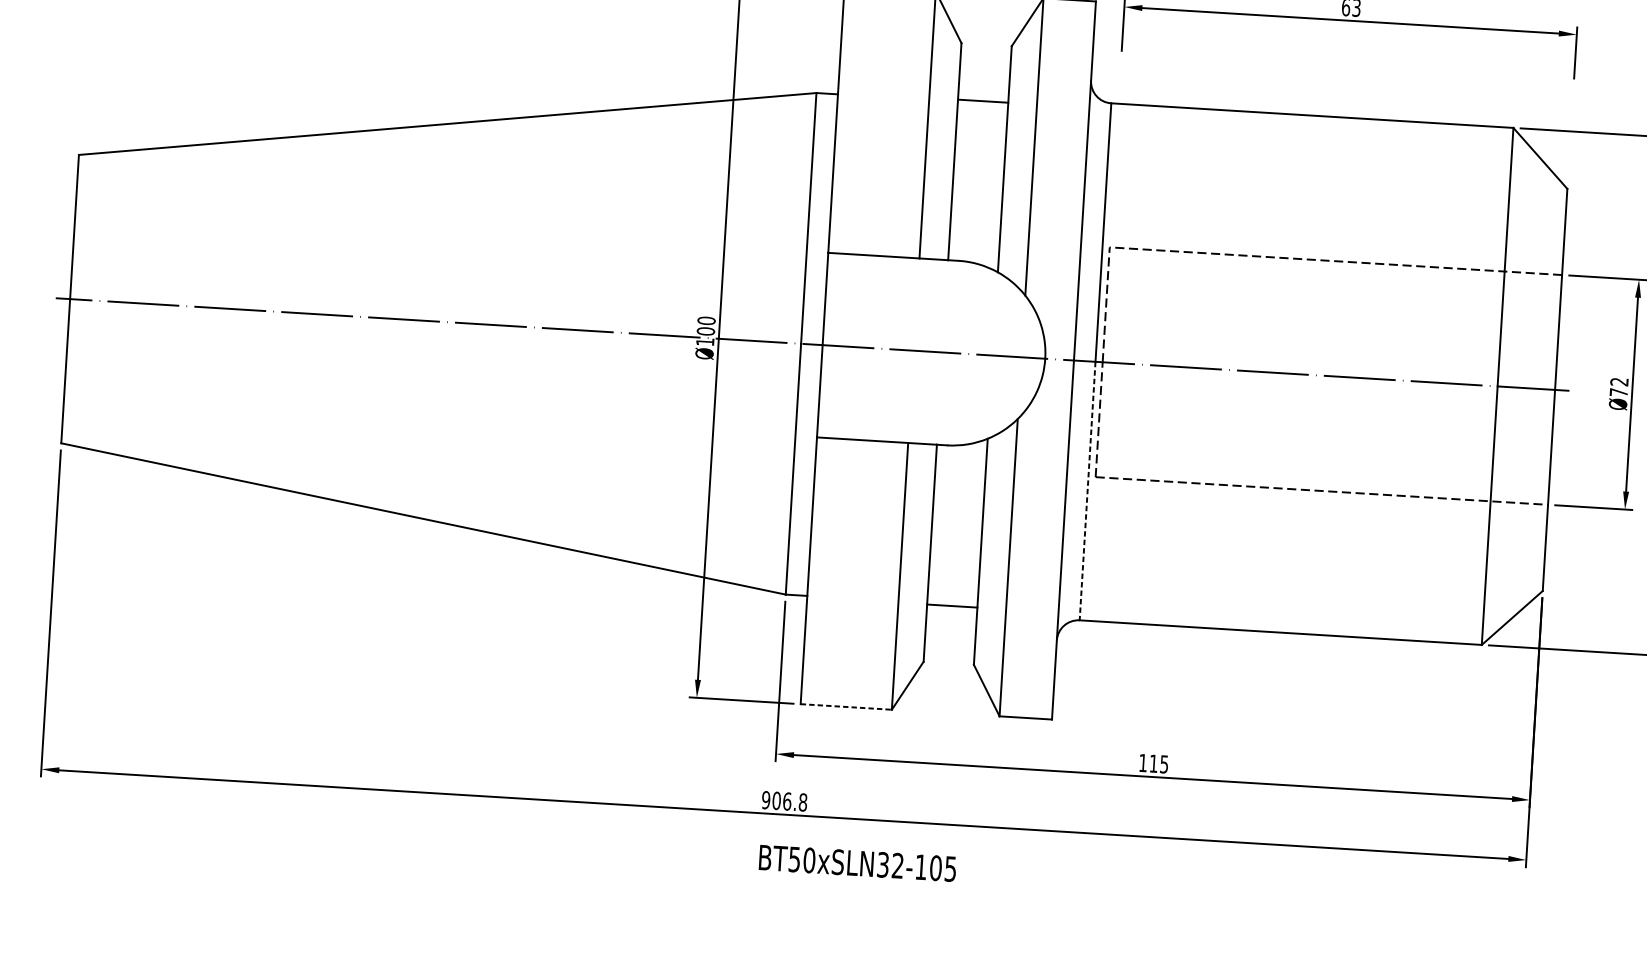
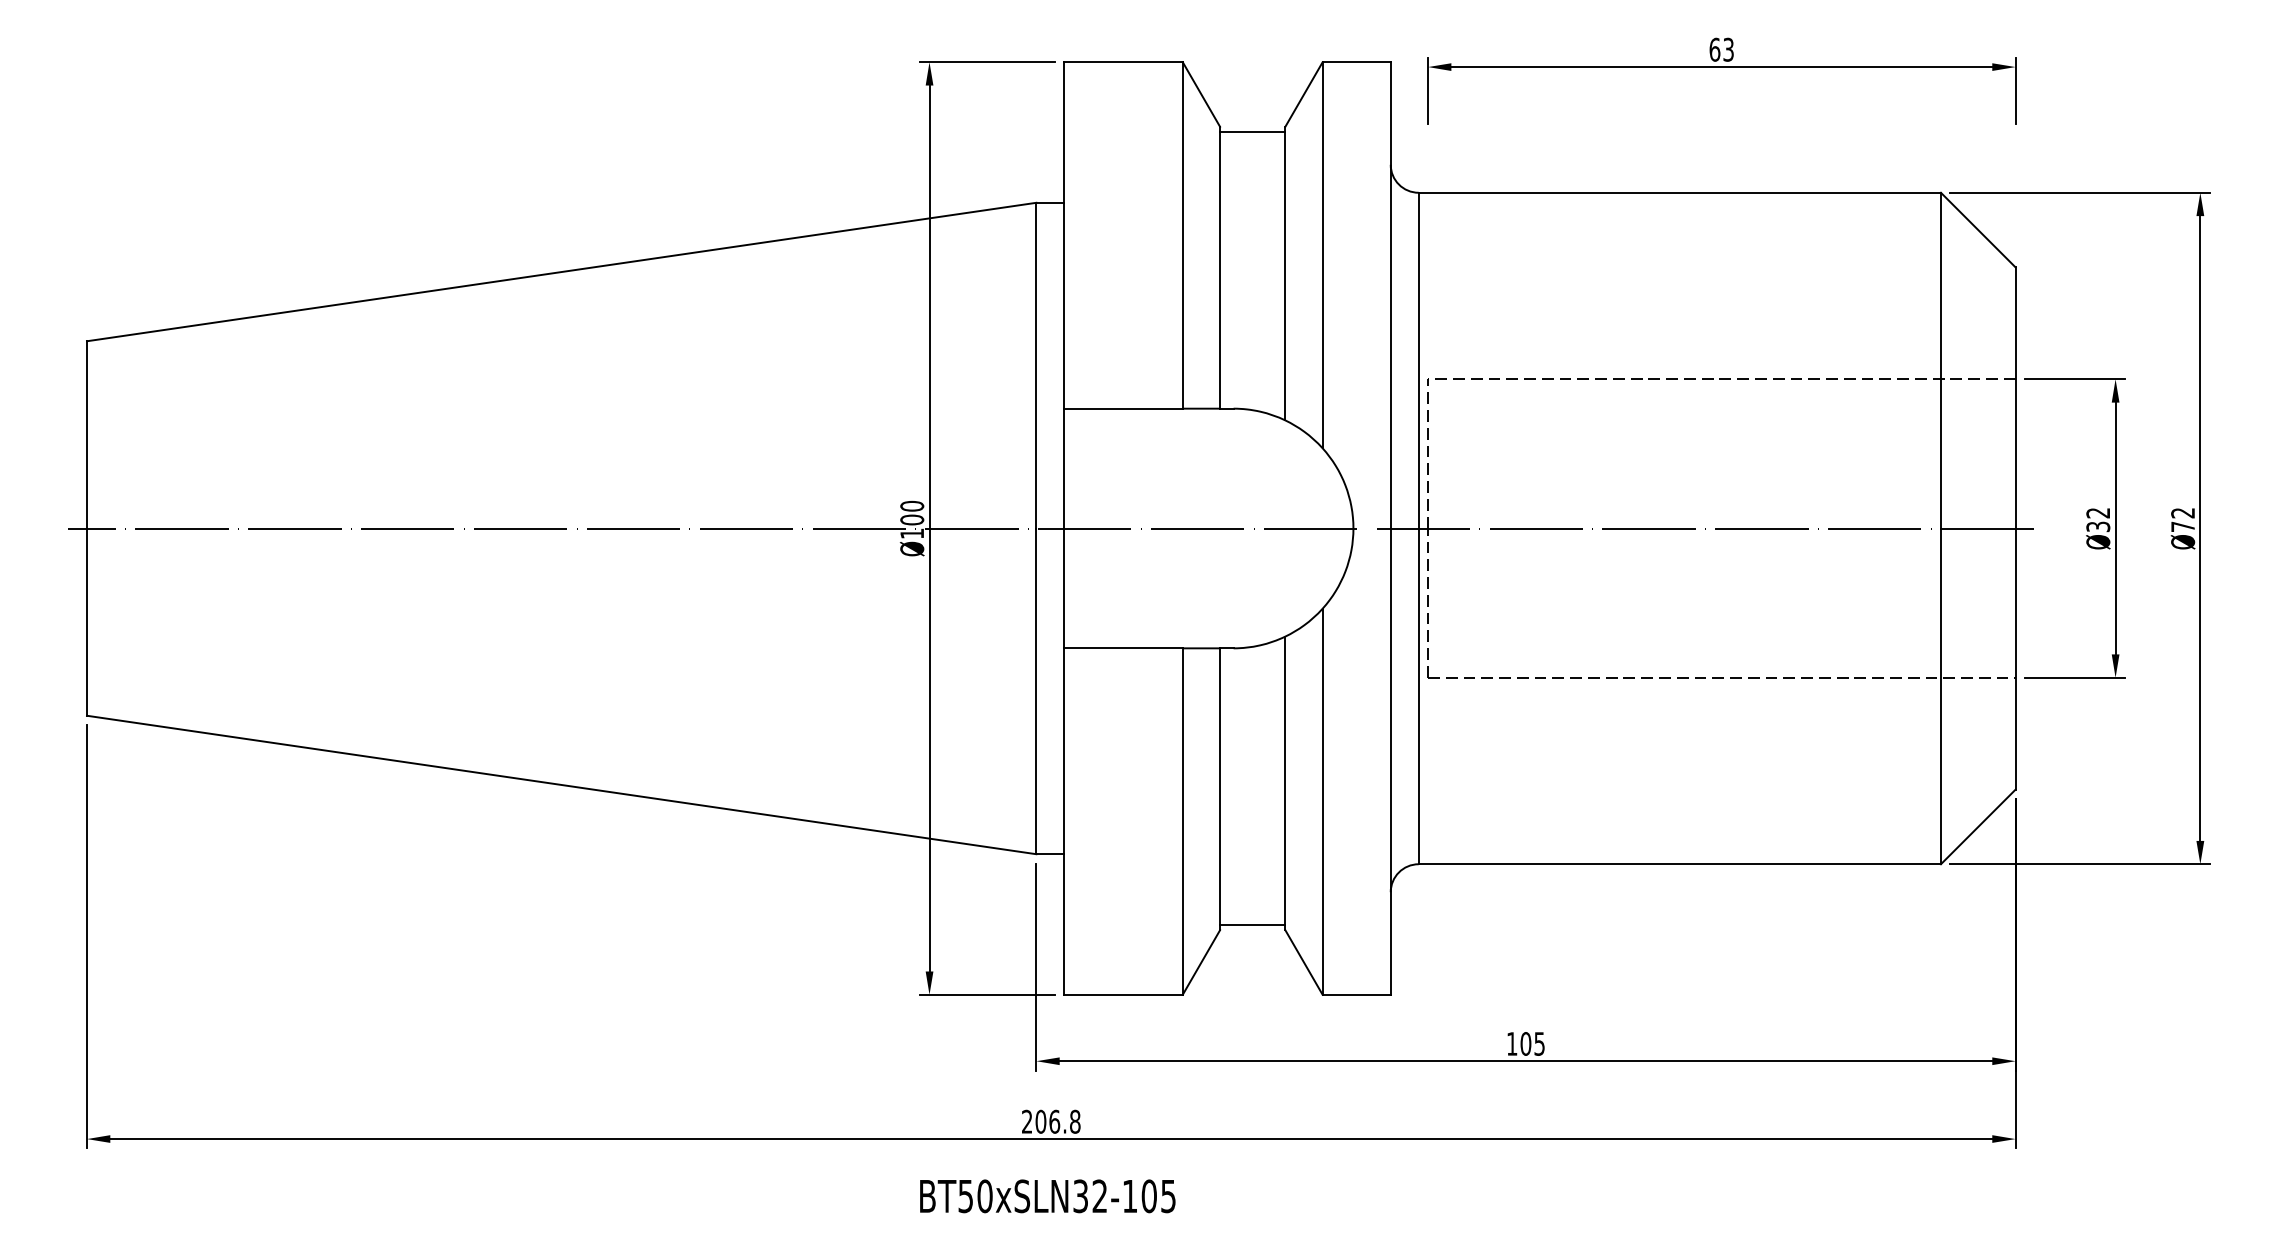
line: (982, 101) -> (1252, 132), moved
text: (1619, 392) -> (2098, 526), Ø72 -> Ø32
line: (1087, 491) -> (1418, 696), dashed -> solid
line: (952, 605) -> (1252, 924), moved
line: (847, 706) -> (1124, 994), dashed -> solid
text: (1153, 763) -> (1525, 1043), 115 -> 105
text: (765, 799) -> (1026, 1121), 906.8 -> 206.8
text: (857, 863) -> (1047, 1196), moved

